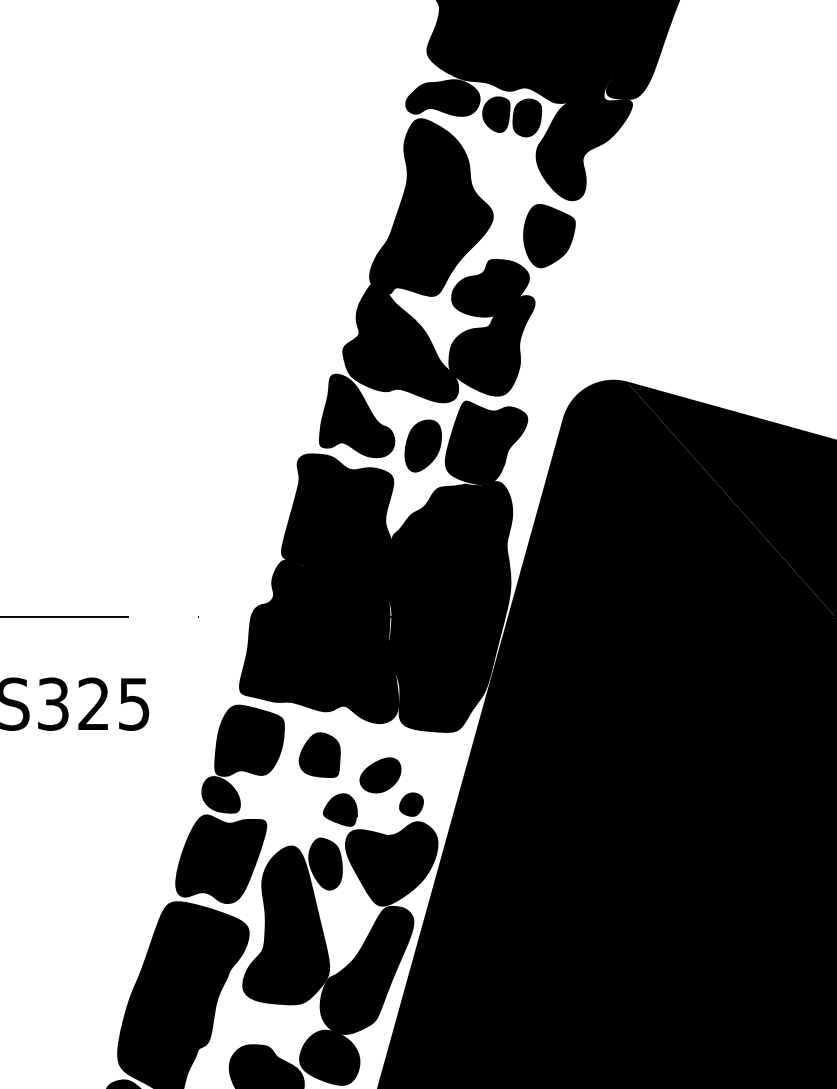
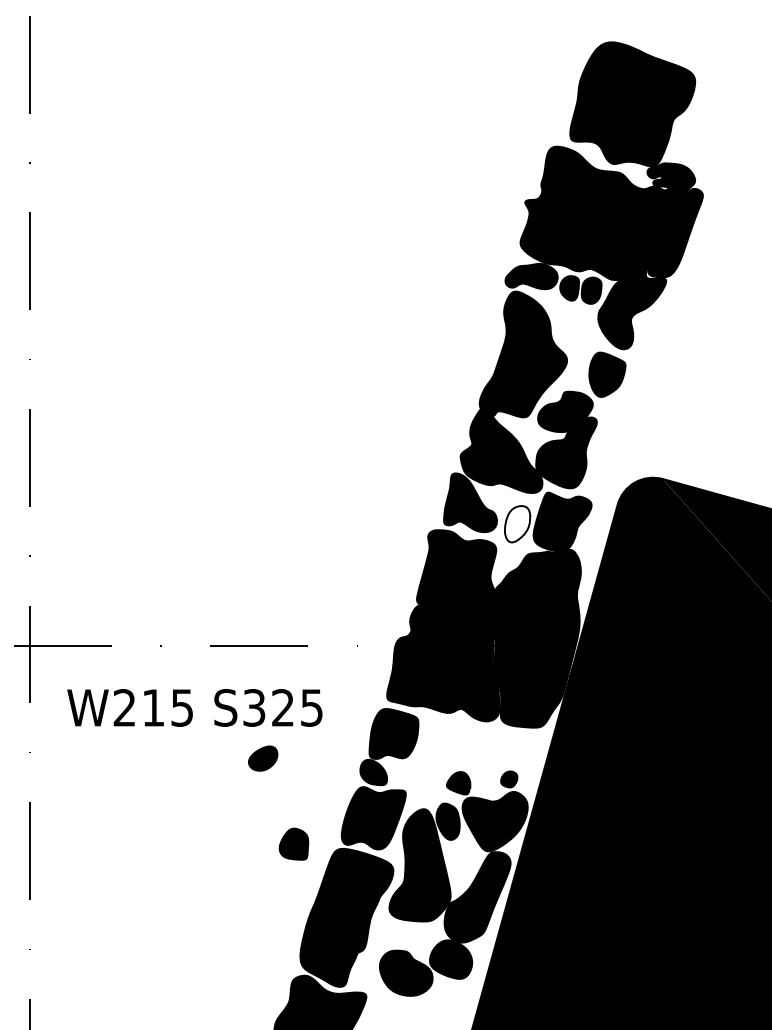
fill: (423, 446) -> (517, 524), removed
part: (319, 754) -> (293, 843), moved
part: (380, 775) -> (263, 758), moved

